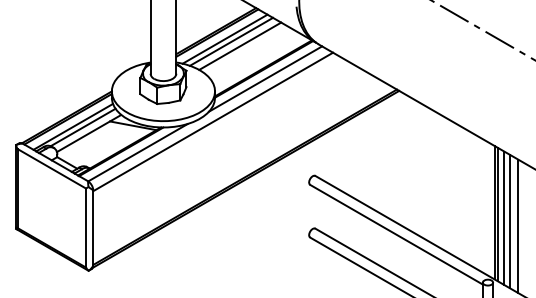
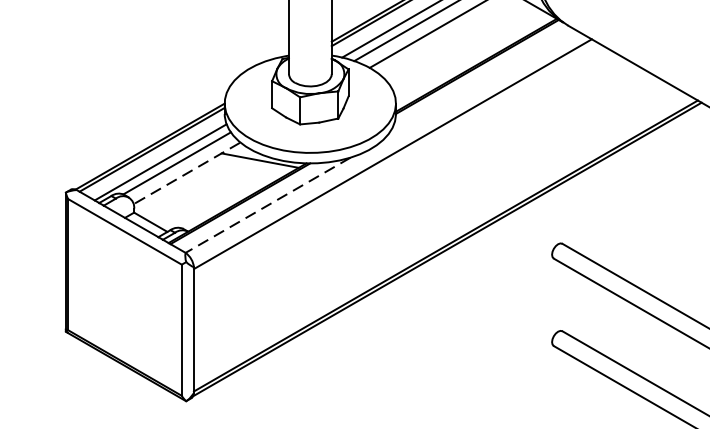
line: (265, 78) -> (479, 82), removed
line: (88, 133) -> (185, 173), solid -> dashed
line: (137, 152) -> (267, 204), solid -> dashed

